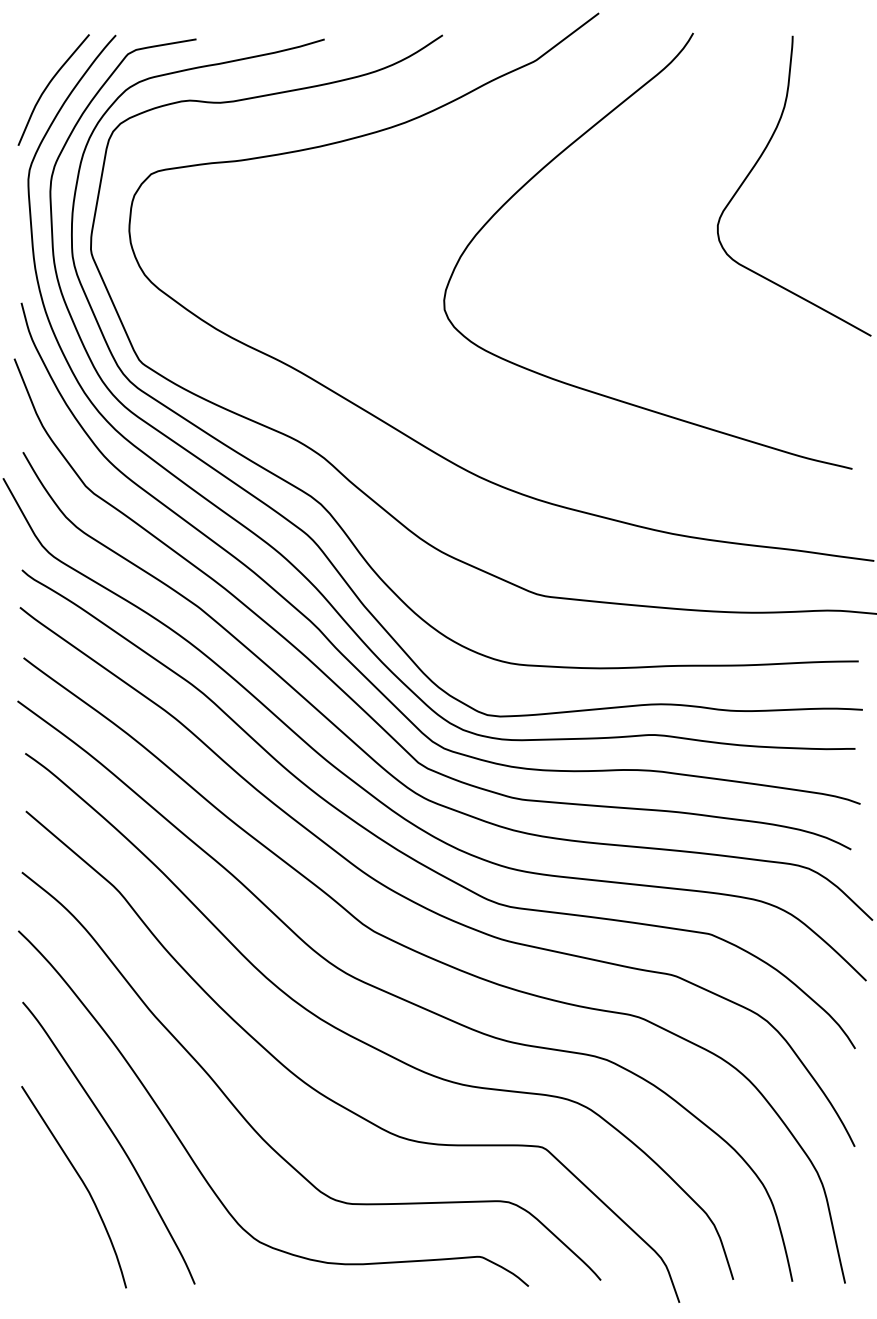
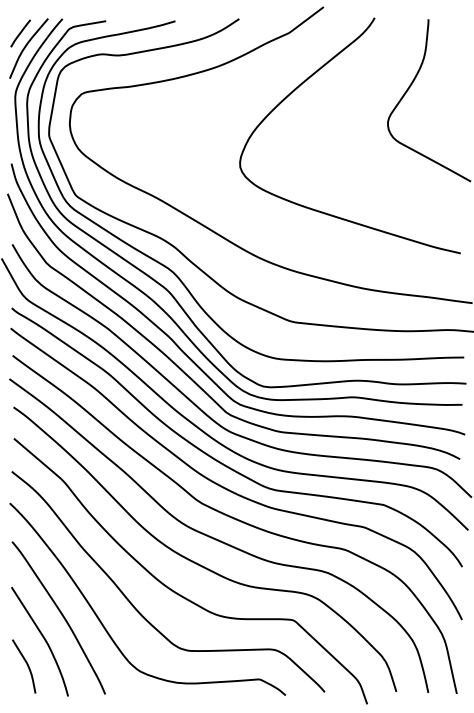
line: (38, 62) -> (20, 33), added
curve: (49, 1229) -> (26, 664), added

